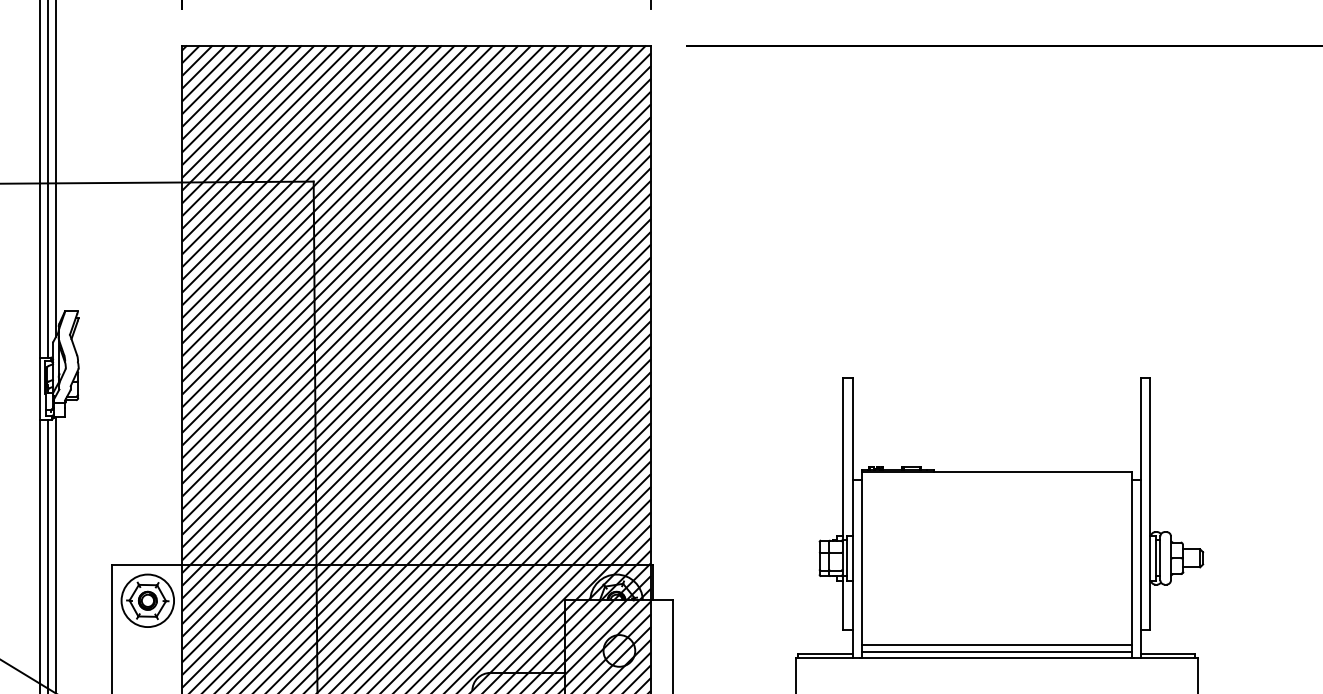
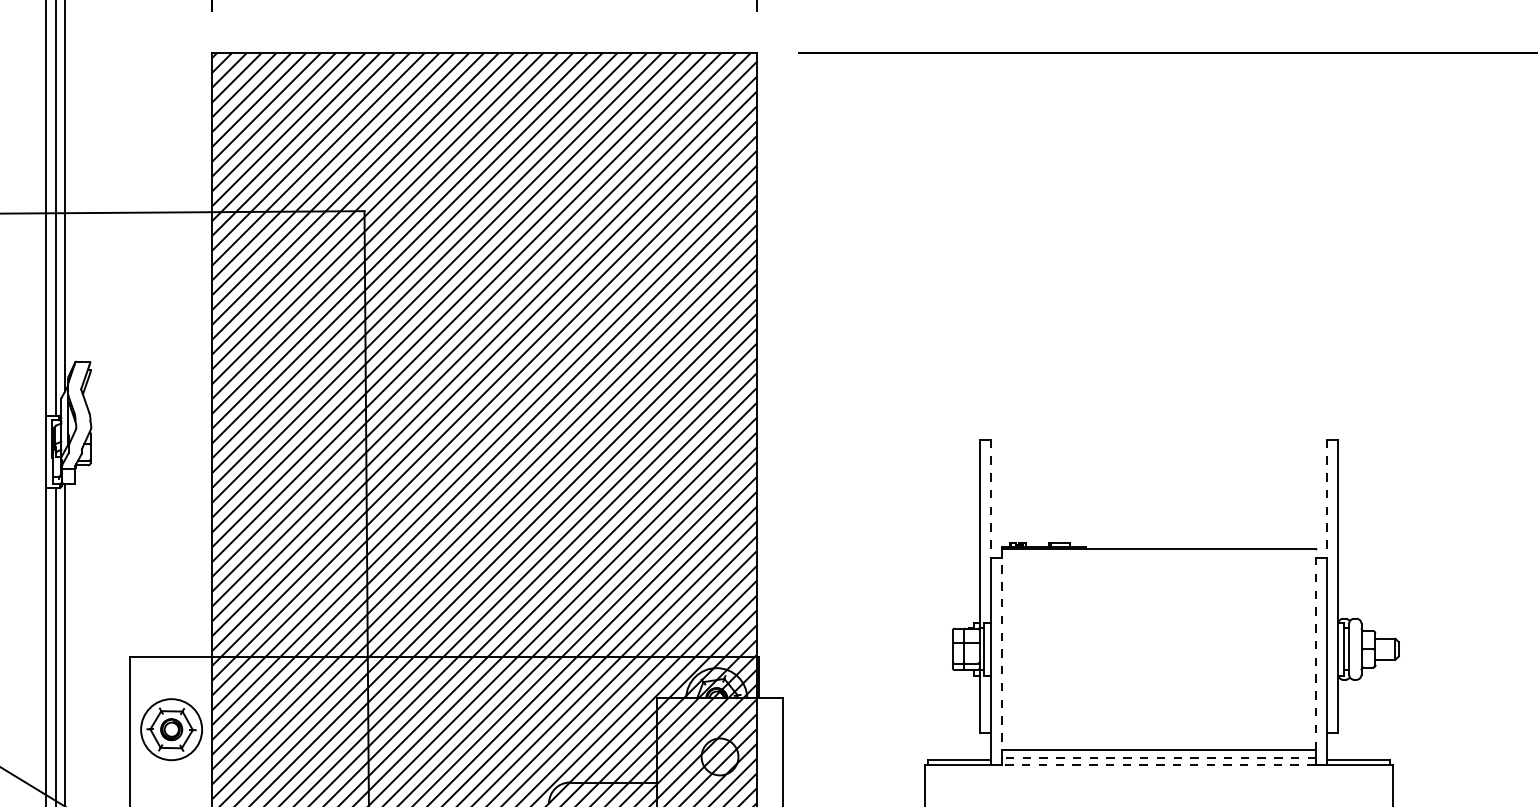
line: (852, 429) -> (991, 499), solid -> dashed
line: (1140, 429) -> (1326, 499), solid -> dashed
line: (861, 558) -> (1001, 649), solid -> dashed
line: (1132, 558) -> (1316, 649), solid -> dashed
part: (147, 600) -> (171, 729), moved
line: (996, 652) -> (1158, 758), solid -> dashed
line: (996, 658) -> (1158, 765), solid -> dashed

